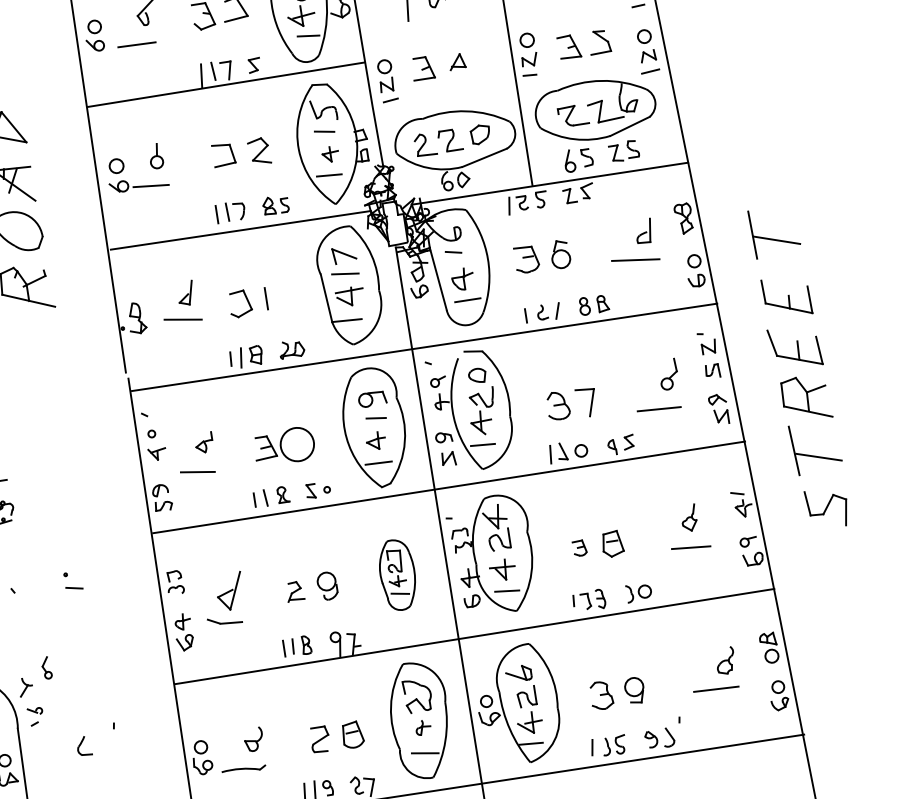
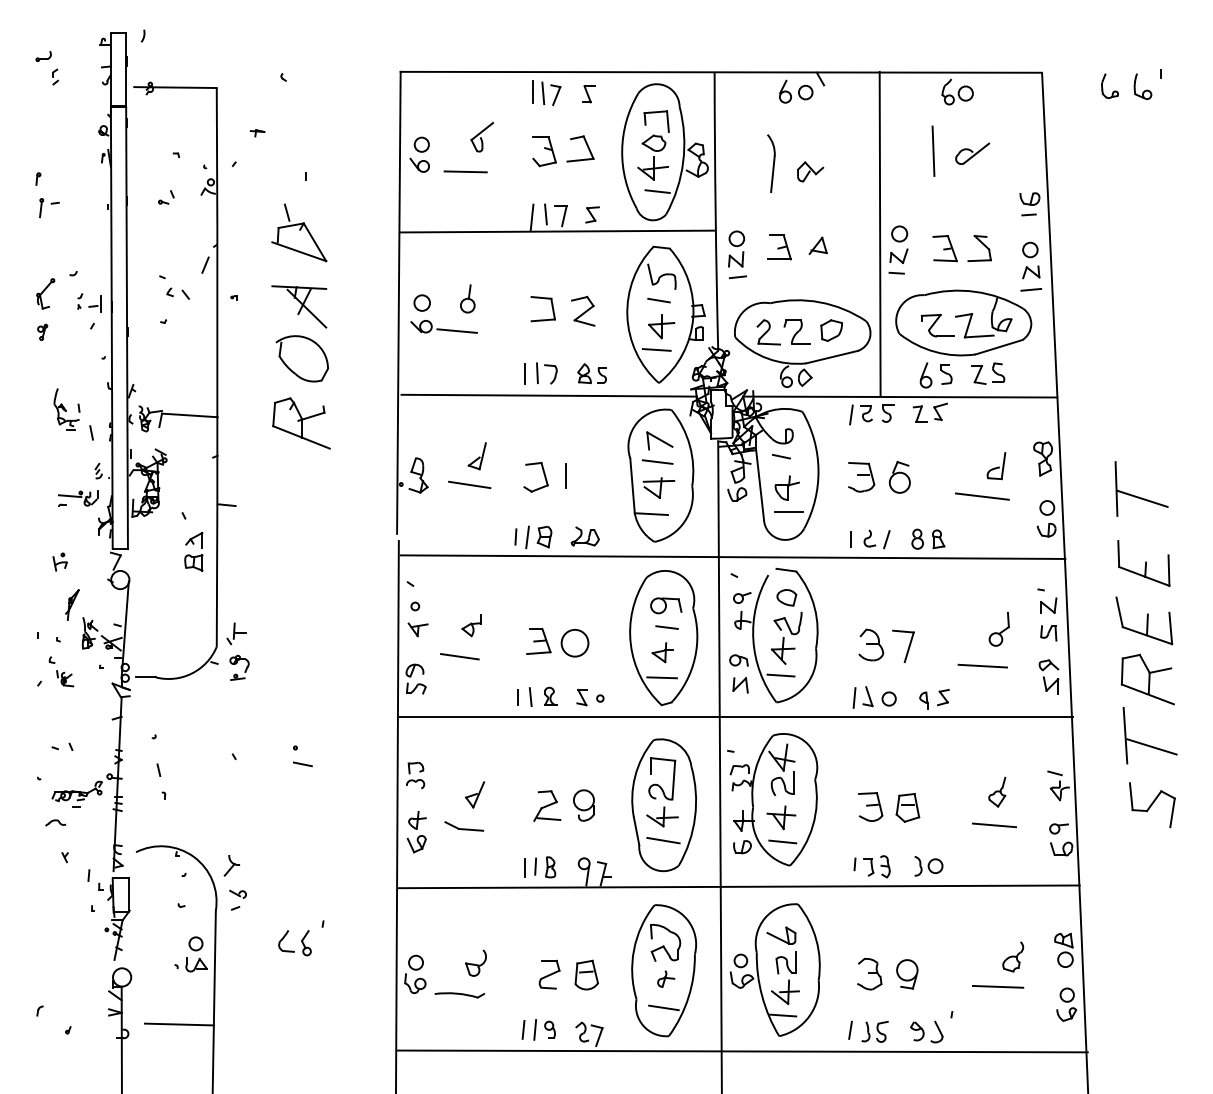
part: (330, 154) -> (661, 326), size x1.43
circle: (296, 444) -> (574, 642), size x0.71
part: (579, 547) -> (870, 806), size x1.67
part: (397, 575) -> (663, 805), size x1.67
part: (229, 591) -> (474, 794), size x0.62
part: (295, 591) -> (547, 805), size x1.43
part: (46, 668) -> (306, 943), moved

